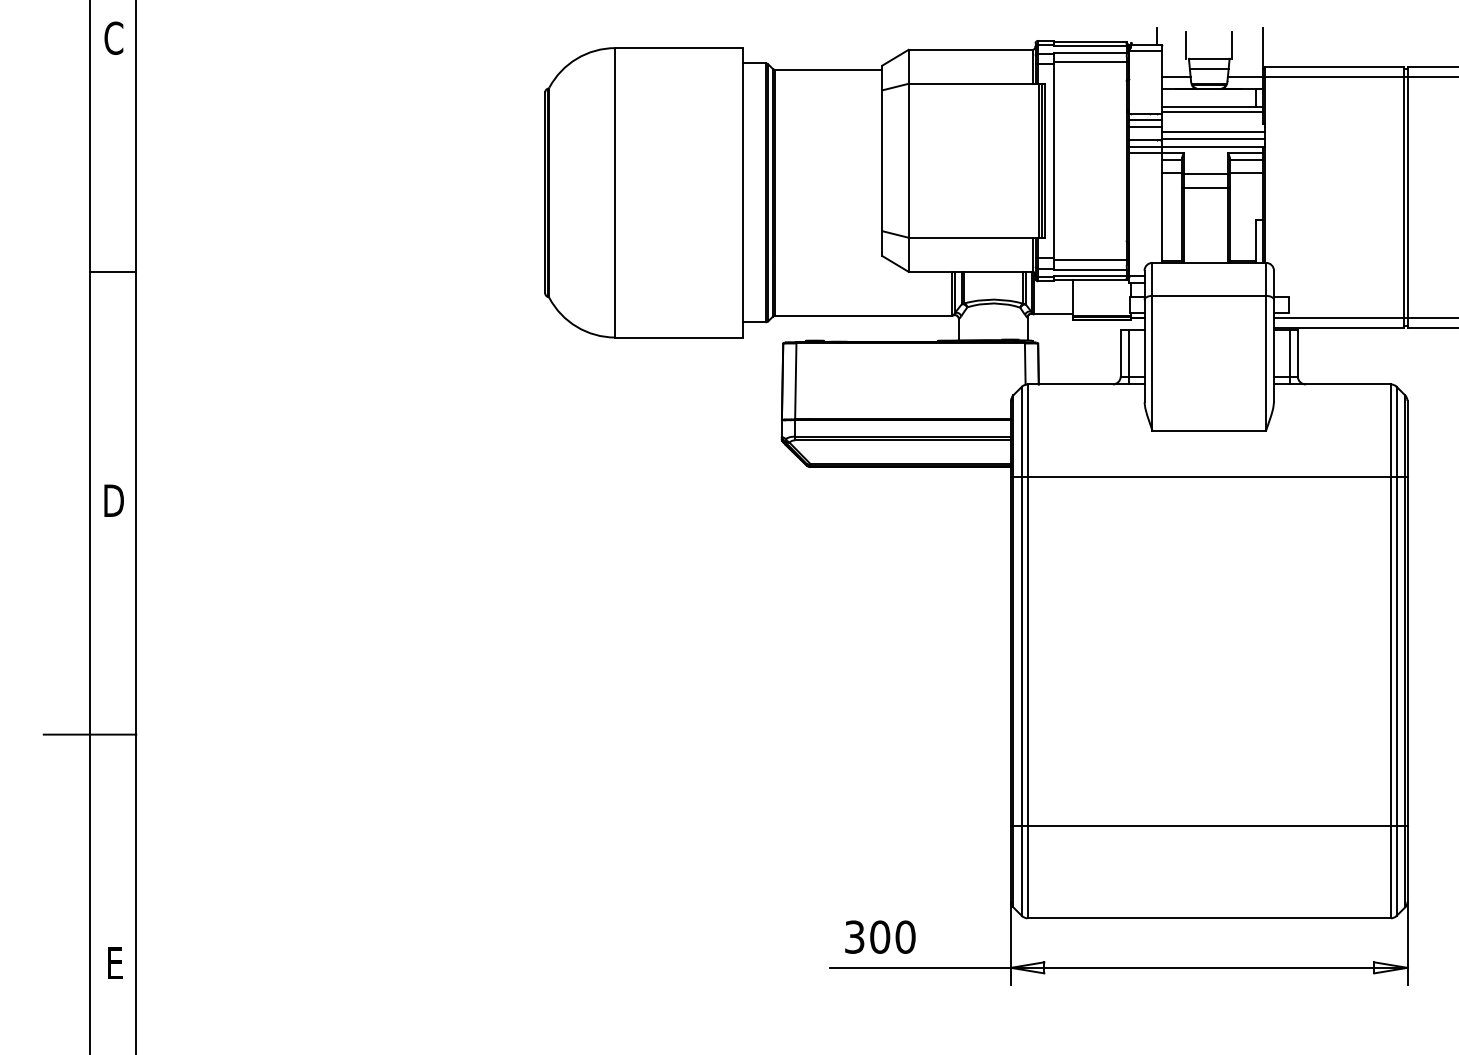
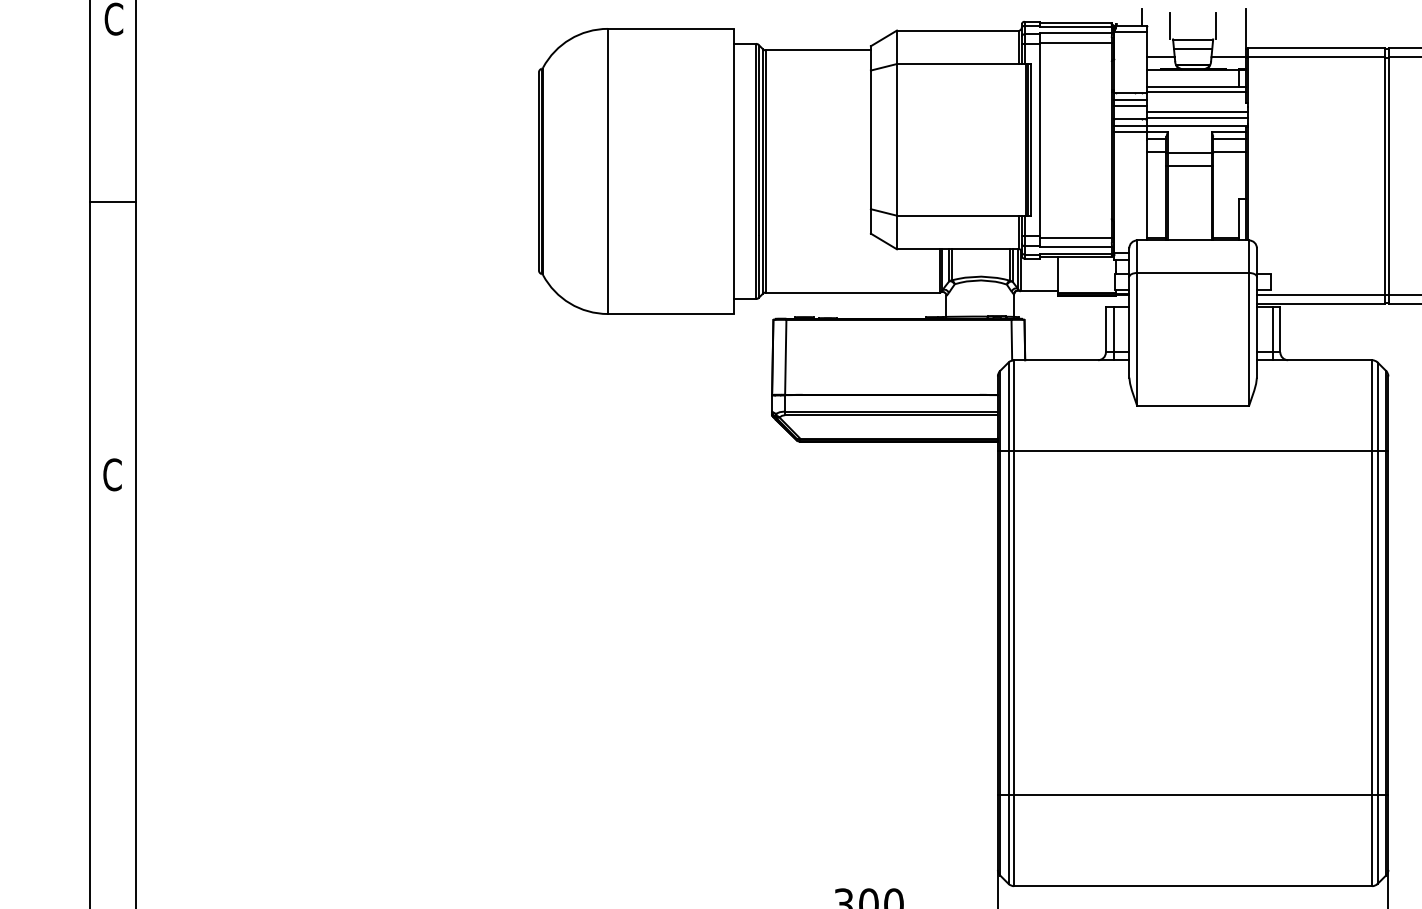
line: (113, 272) -> (113, 202), moved
text: (113, 500) -> (113, 474), D -> C
line: (89, 734) -> (89, 705), removed

